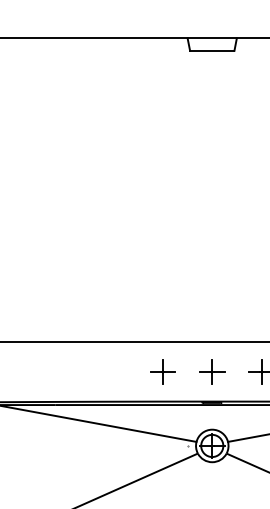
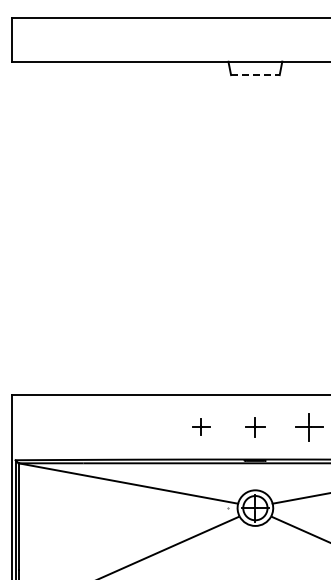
line: (212, 51) -> (255, 75), solid -> dashed
part: (163, 372) -> (201, 427), size x0.6
part: (212, 372) -> (255, 427), size x0.7

